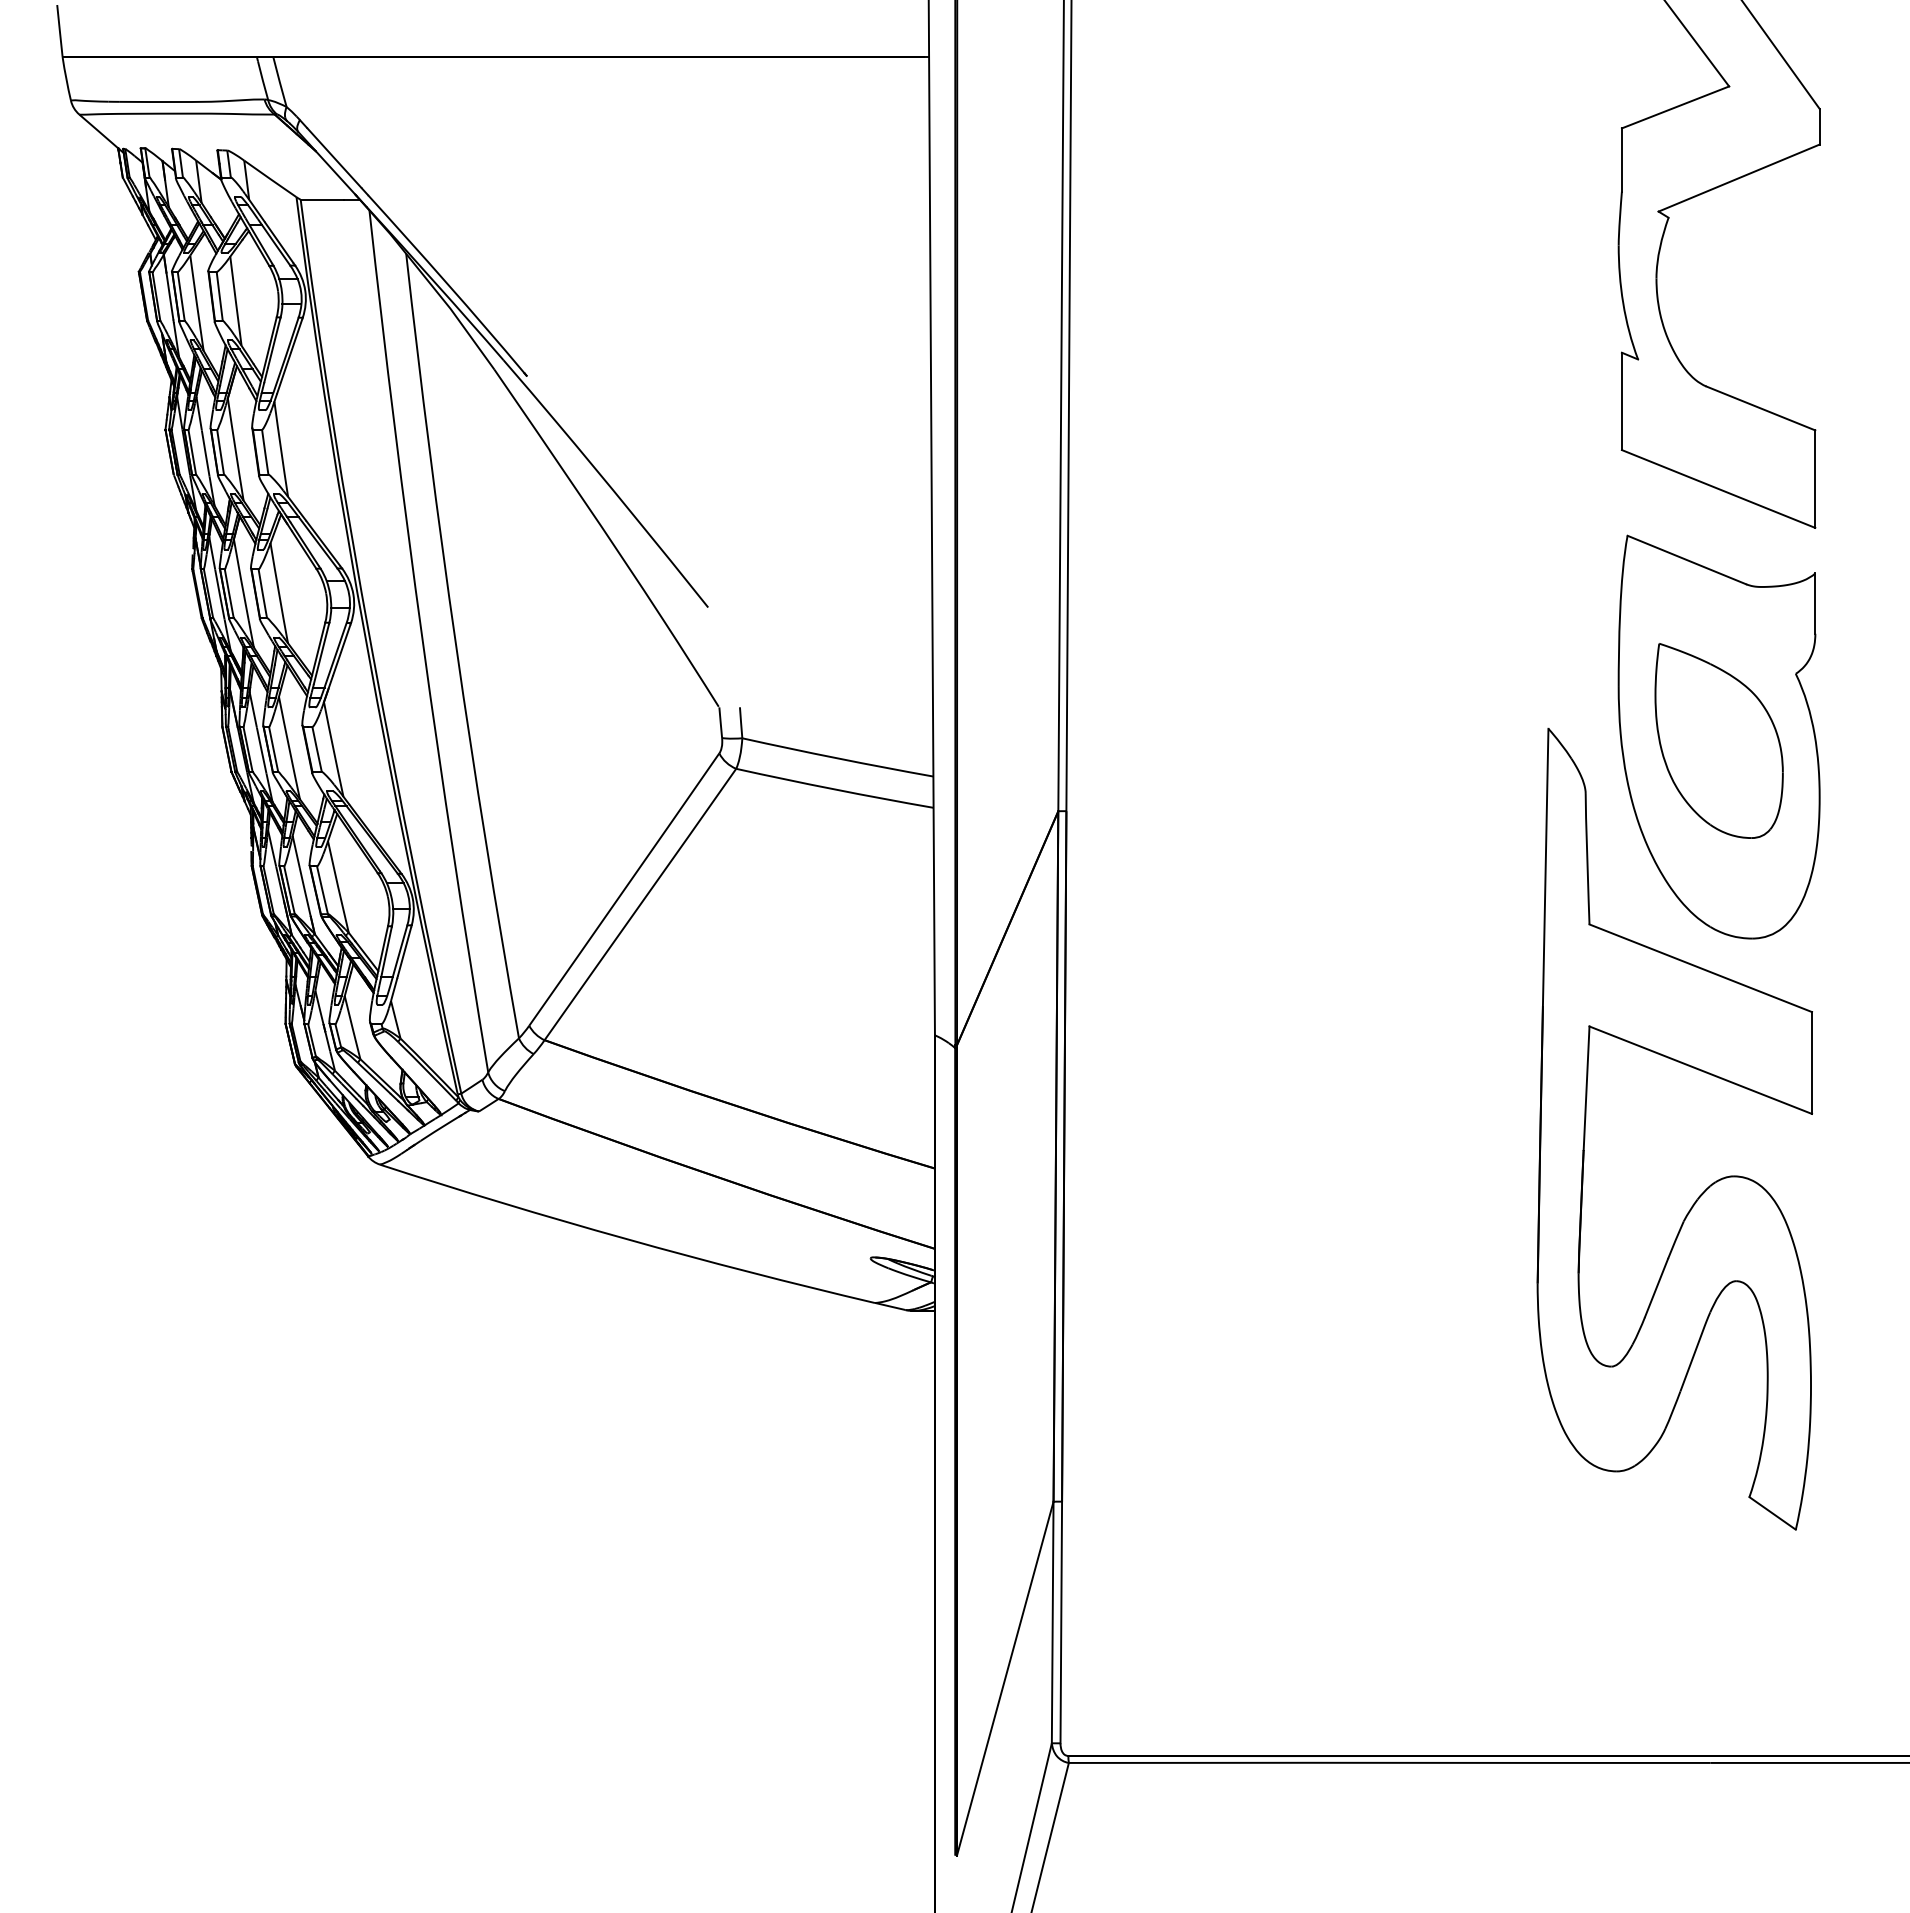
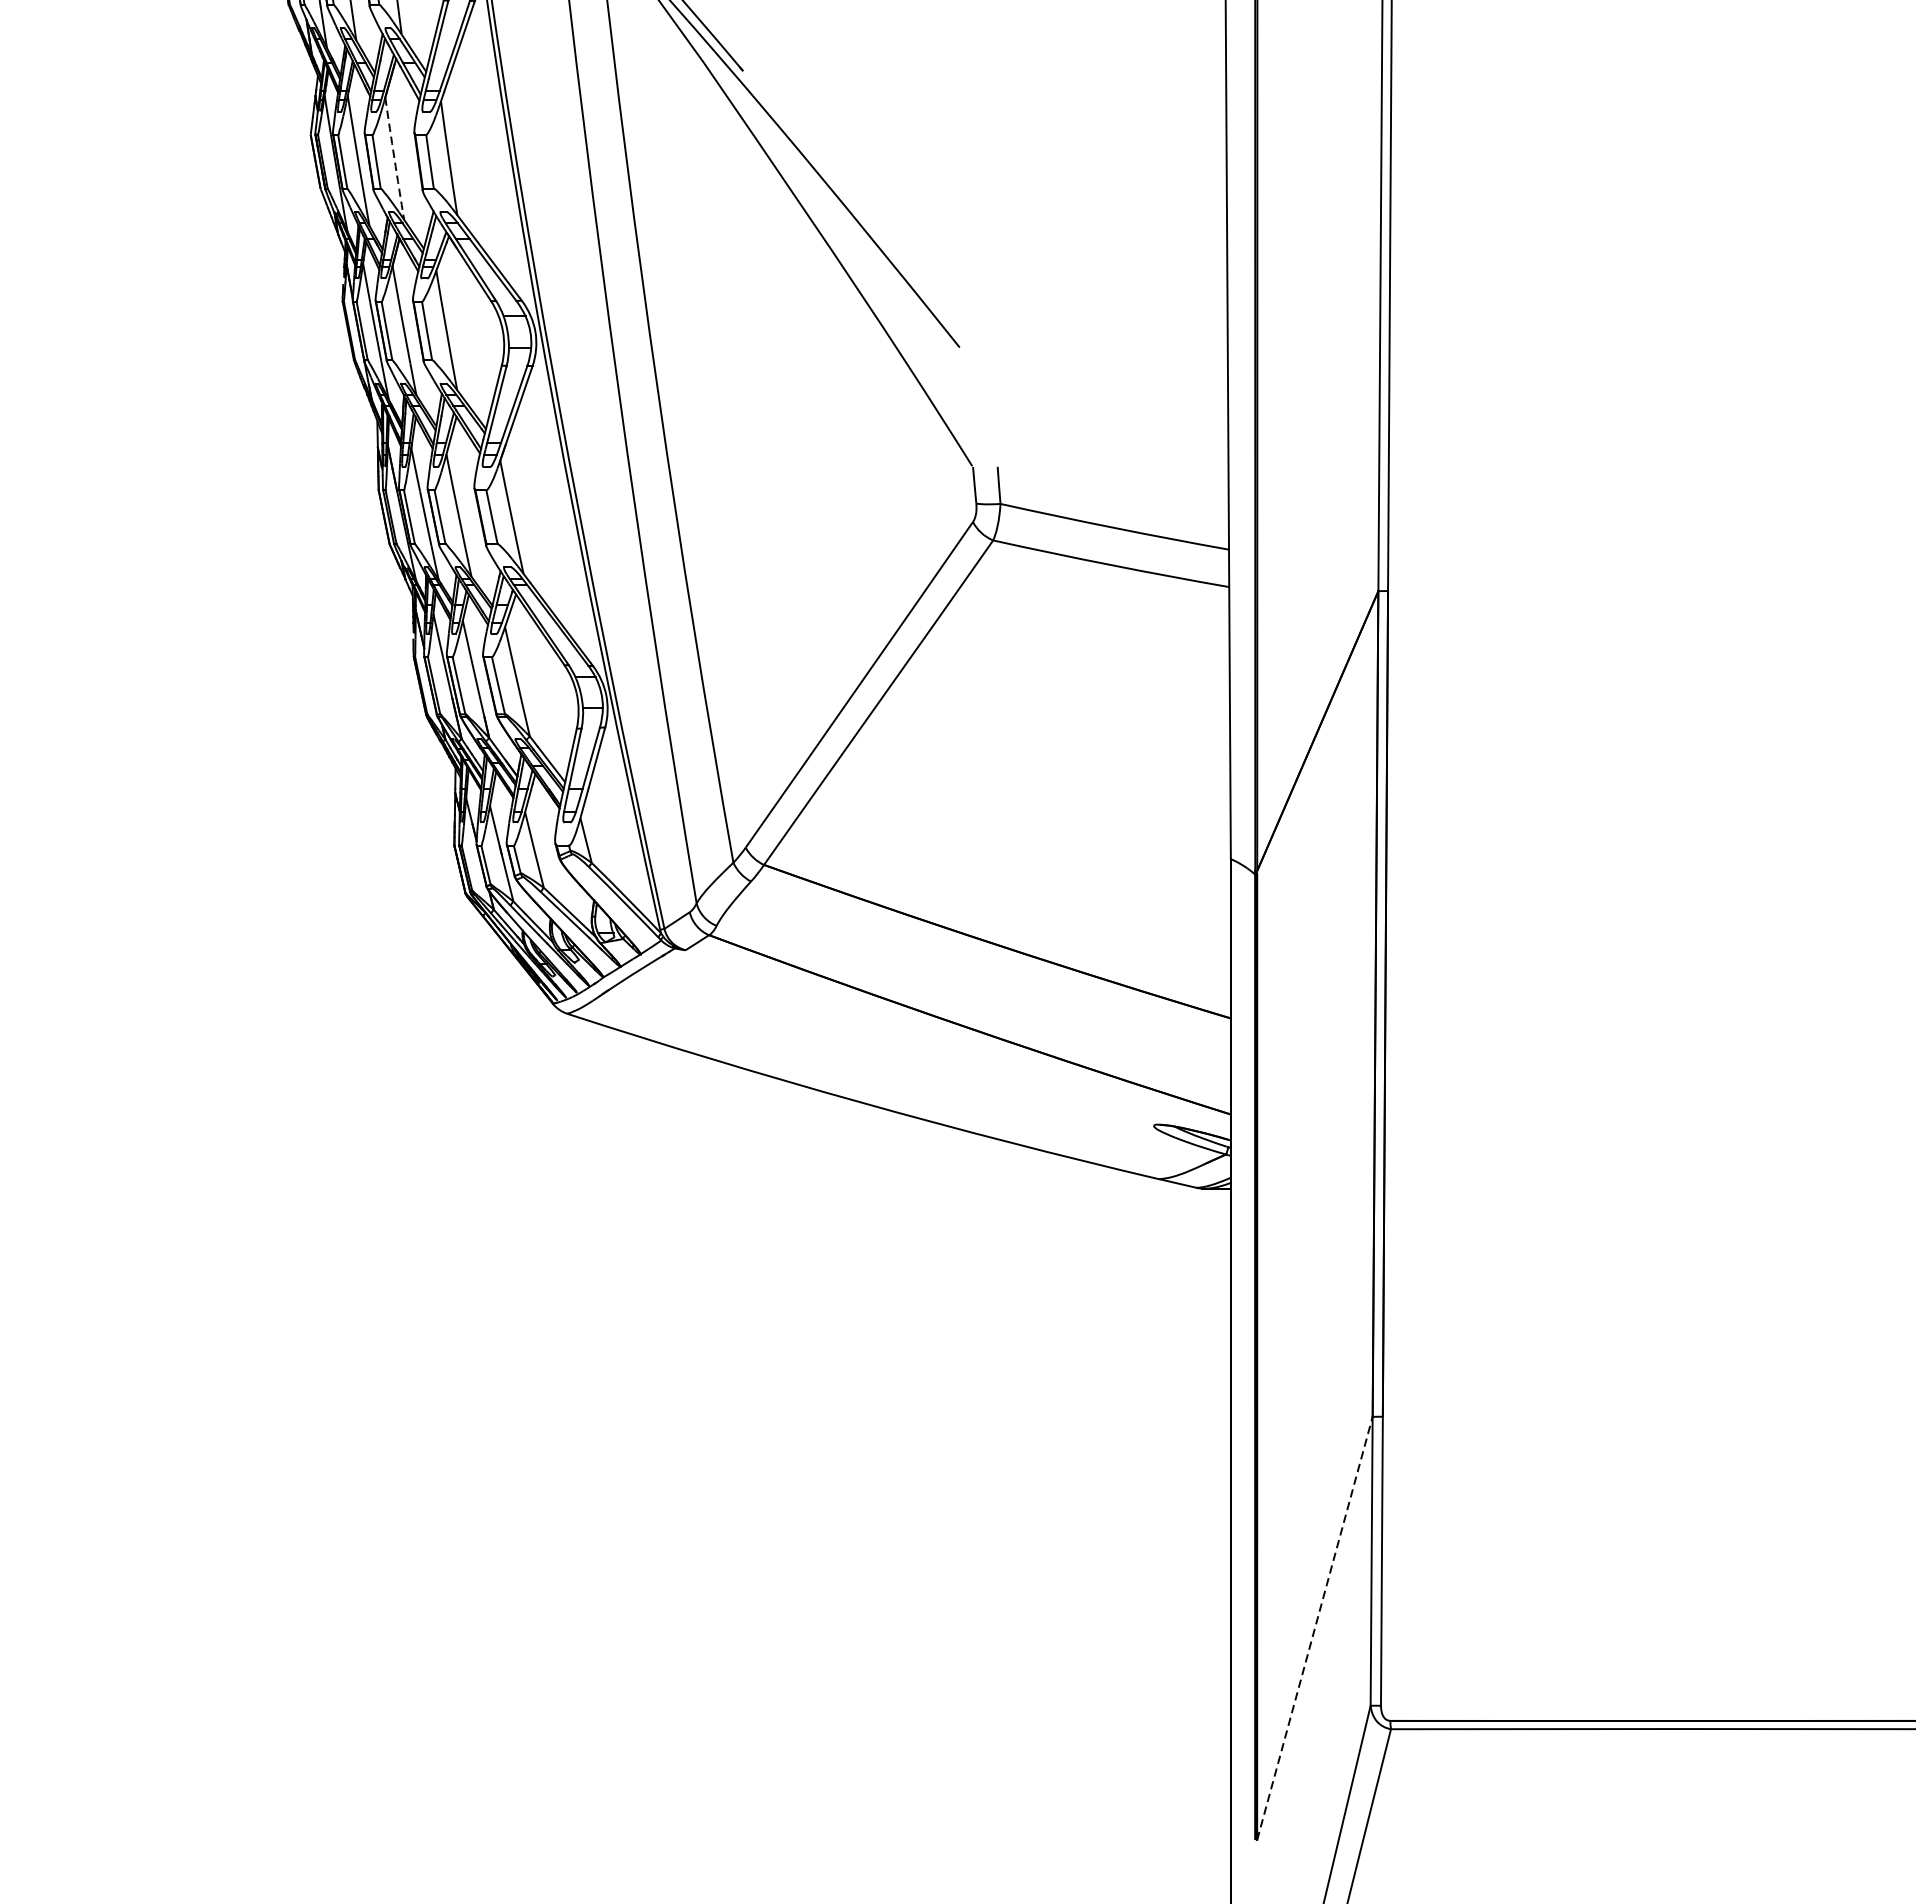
arc: (235, 449) -> (394, 158), solid -> dashed
line: (1005, 1678) -> (1315, 1628), solid -> dashed

